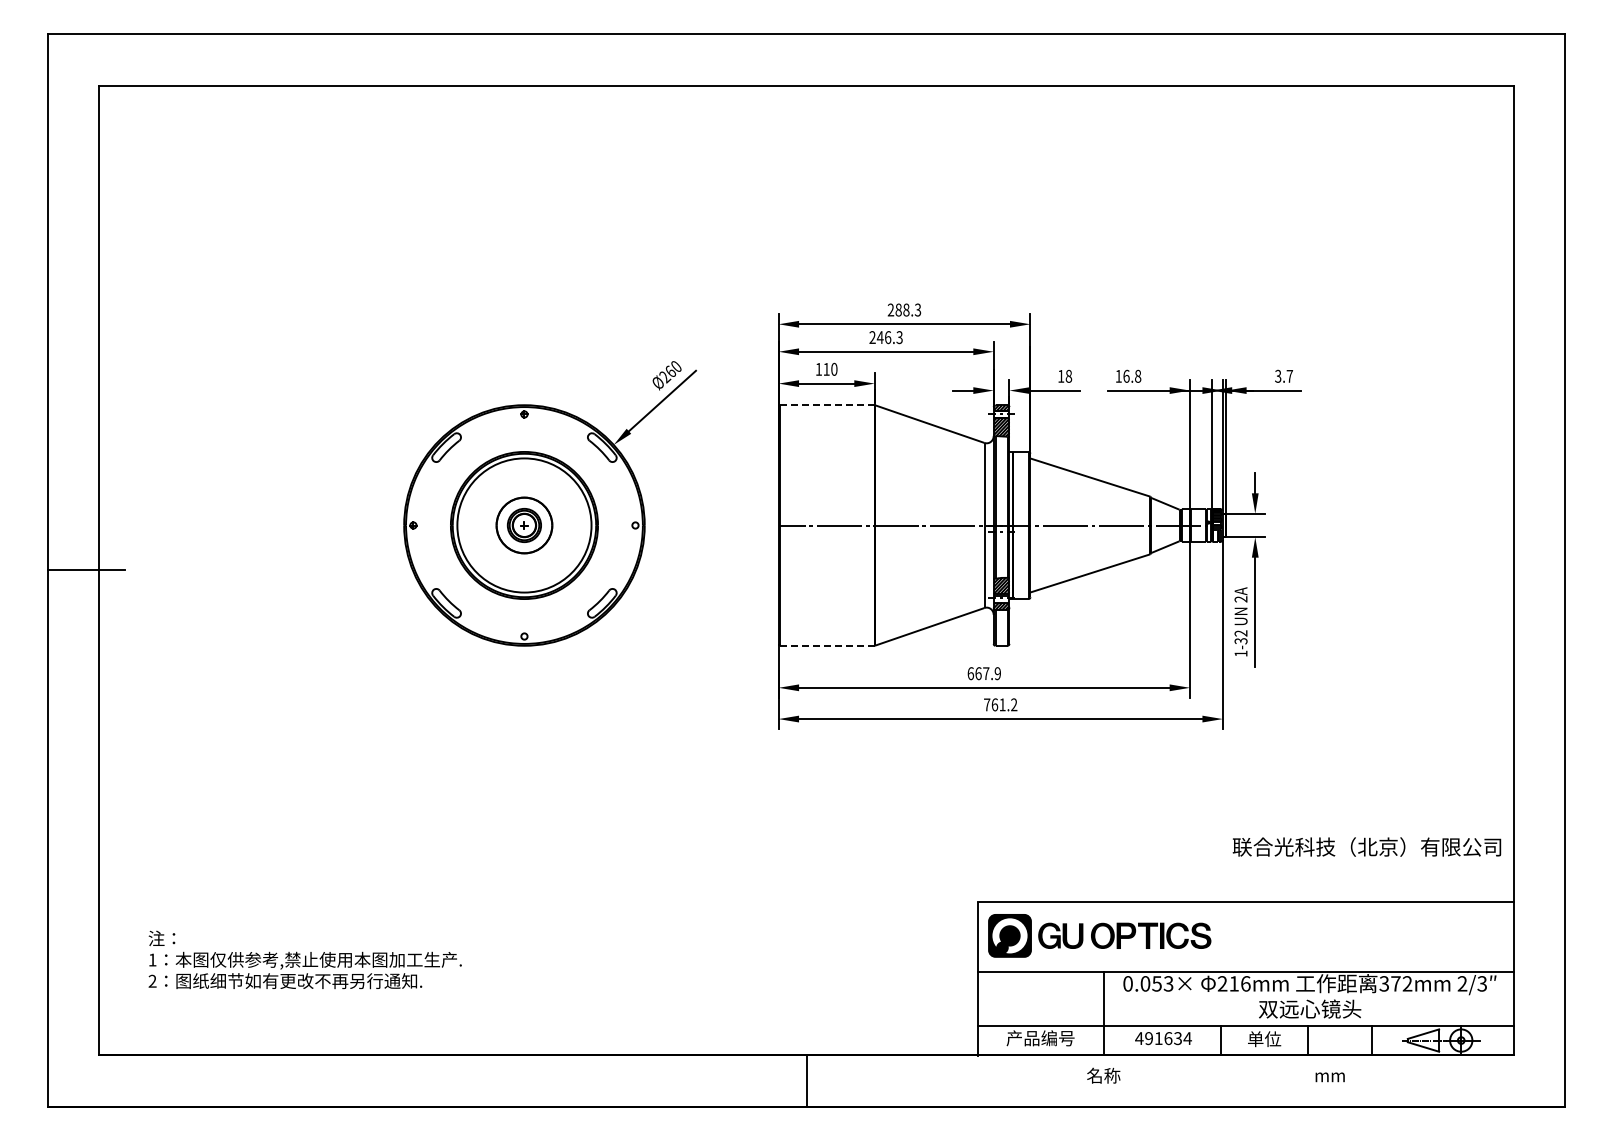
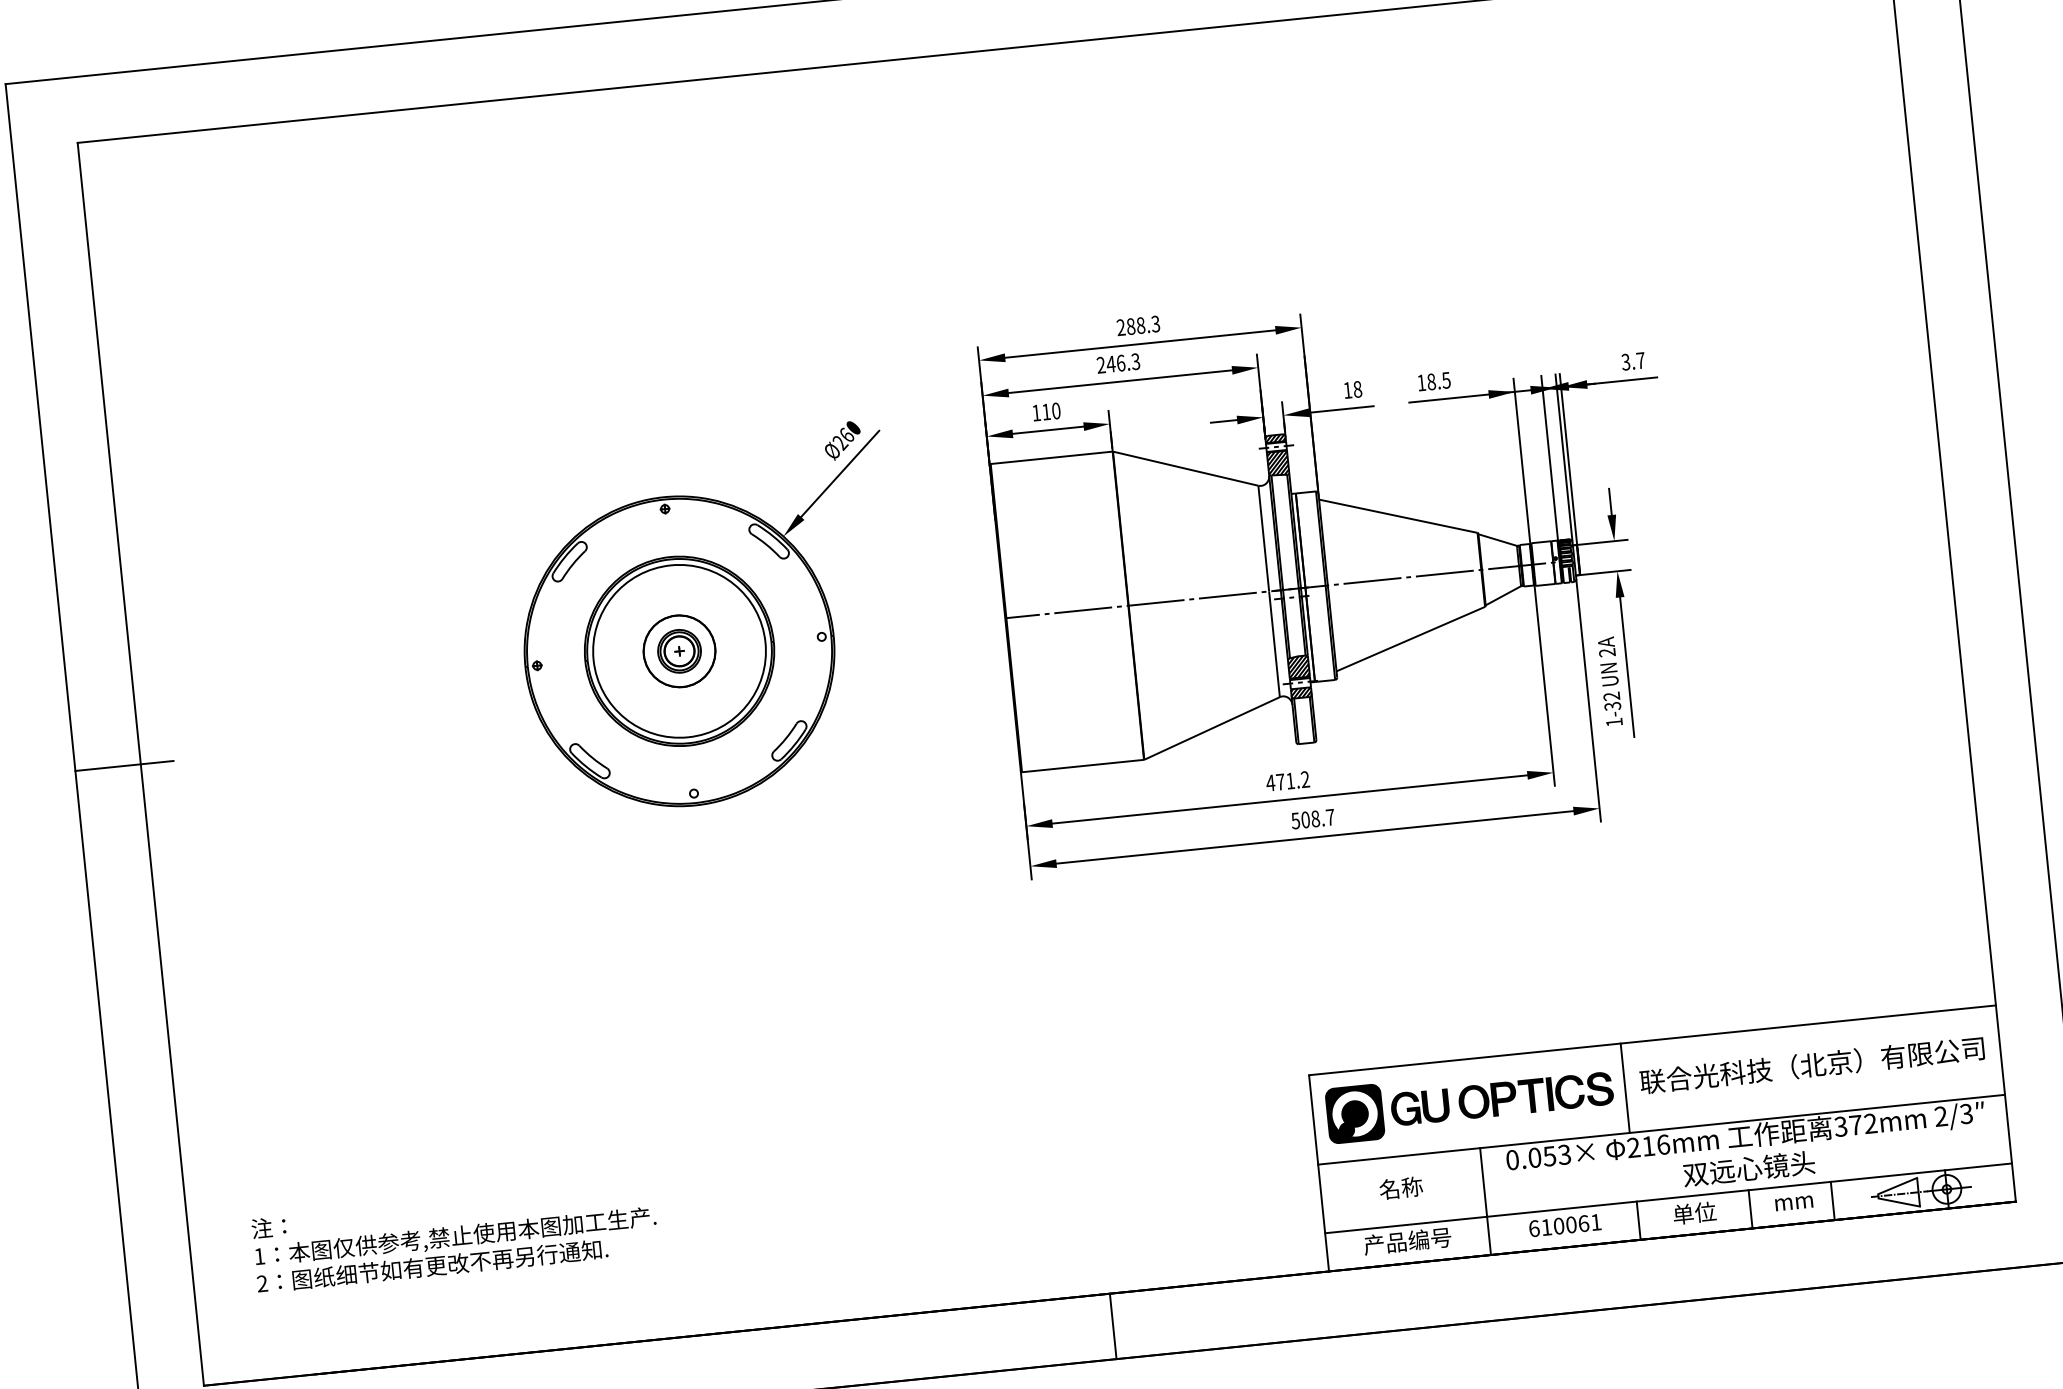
text: (1132, 375) -> (1439, 380), 16.8 -> 18.5
line: (827, 405) -> (1052, 458), dashed -> solid
line: (827, 645) -> (1083, 765), dashed -> solid
text: (983, 673) -> (1286, 781), 667.9 -> 471.2
text: (1000, 704) -> (1312, 818), 761.2 -> 508.7
text: (1366, 846) -> (1811, 1064), moved
line: (1220, 936) -> (1624, 1087), added
text: (1163, 1038) -> (1565, 1225), 491634 -> 610061
text: (1103, 1075) -> (1400, 1187), moved
text: (1329, 1077) -> (1793, 1203), moved

